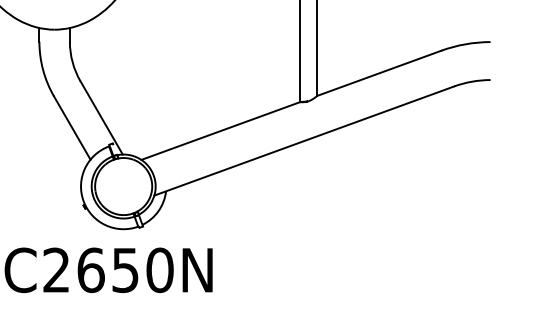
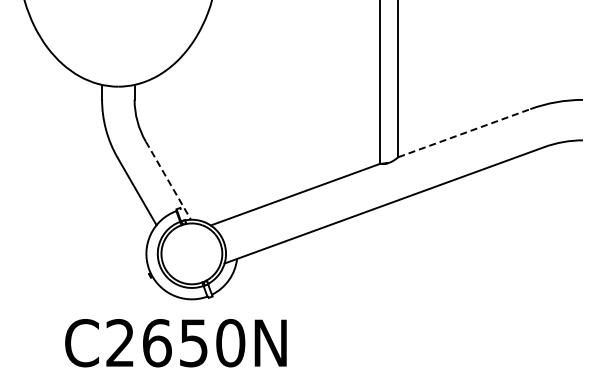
line: (379, 73) -> (464, 133), solid -> dashed
line: (101, 118) -> (168, 181), solid -> dashed

